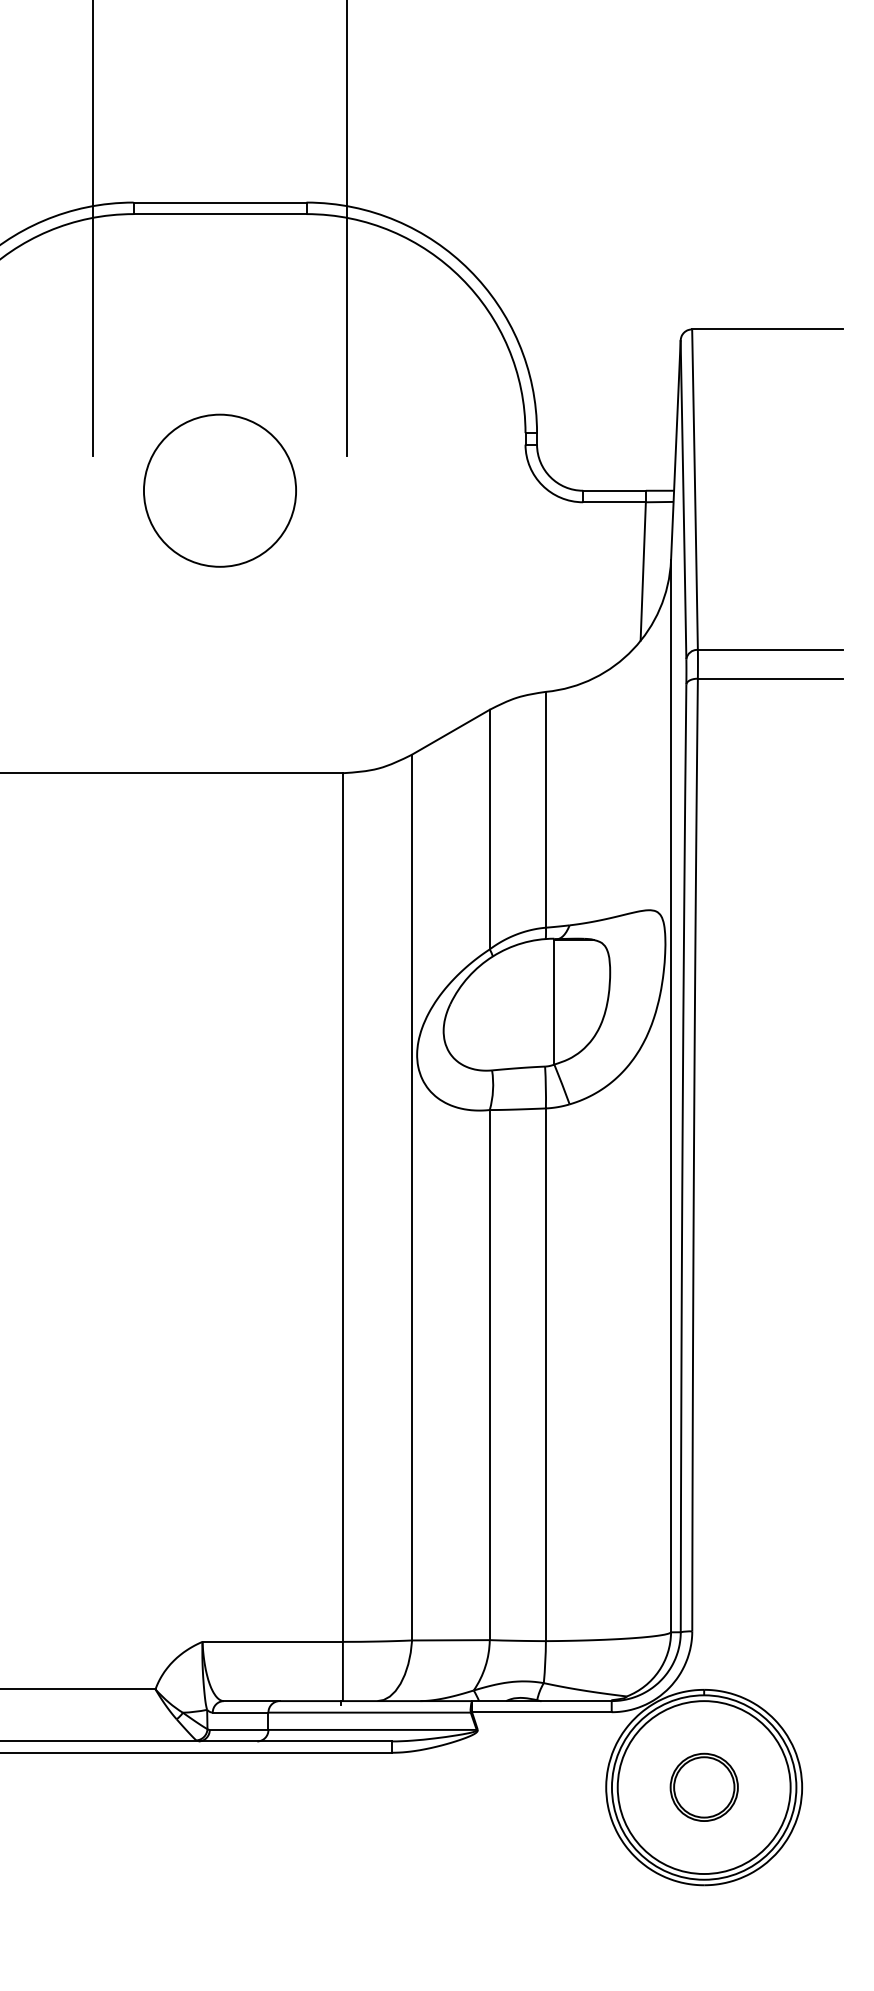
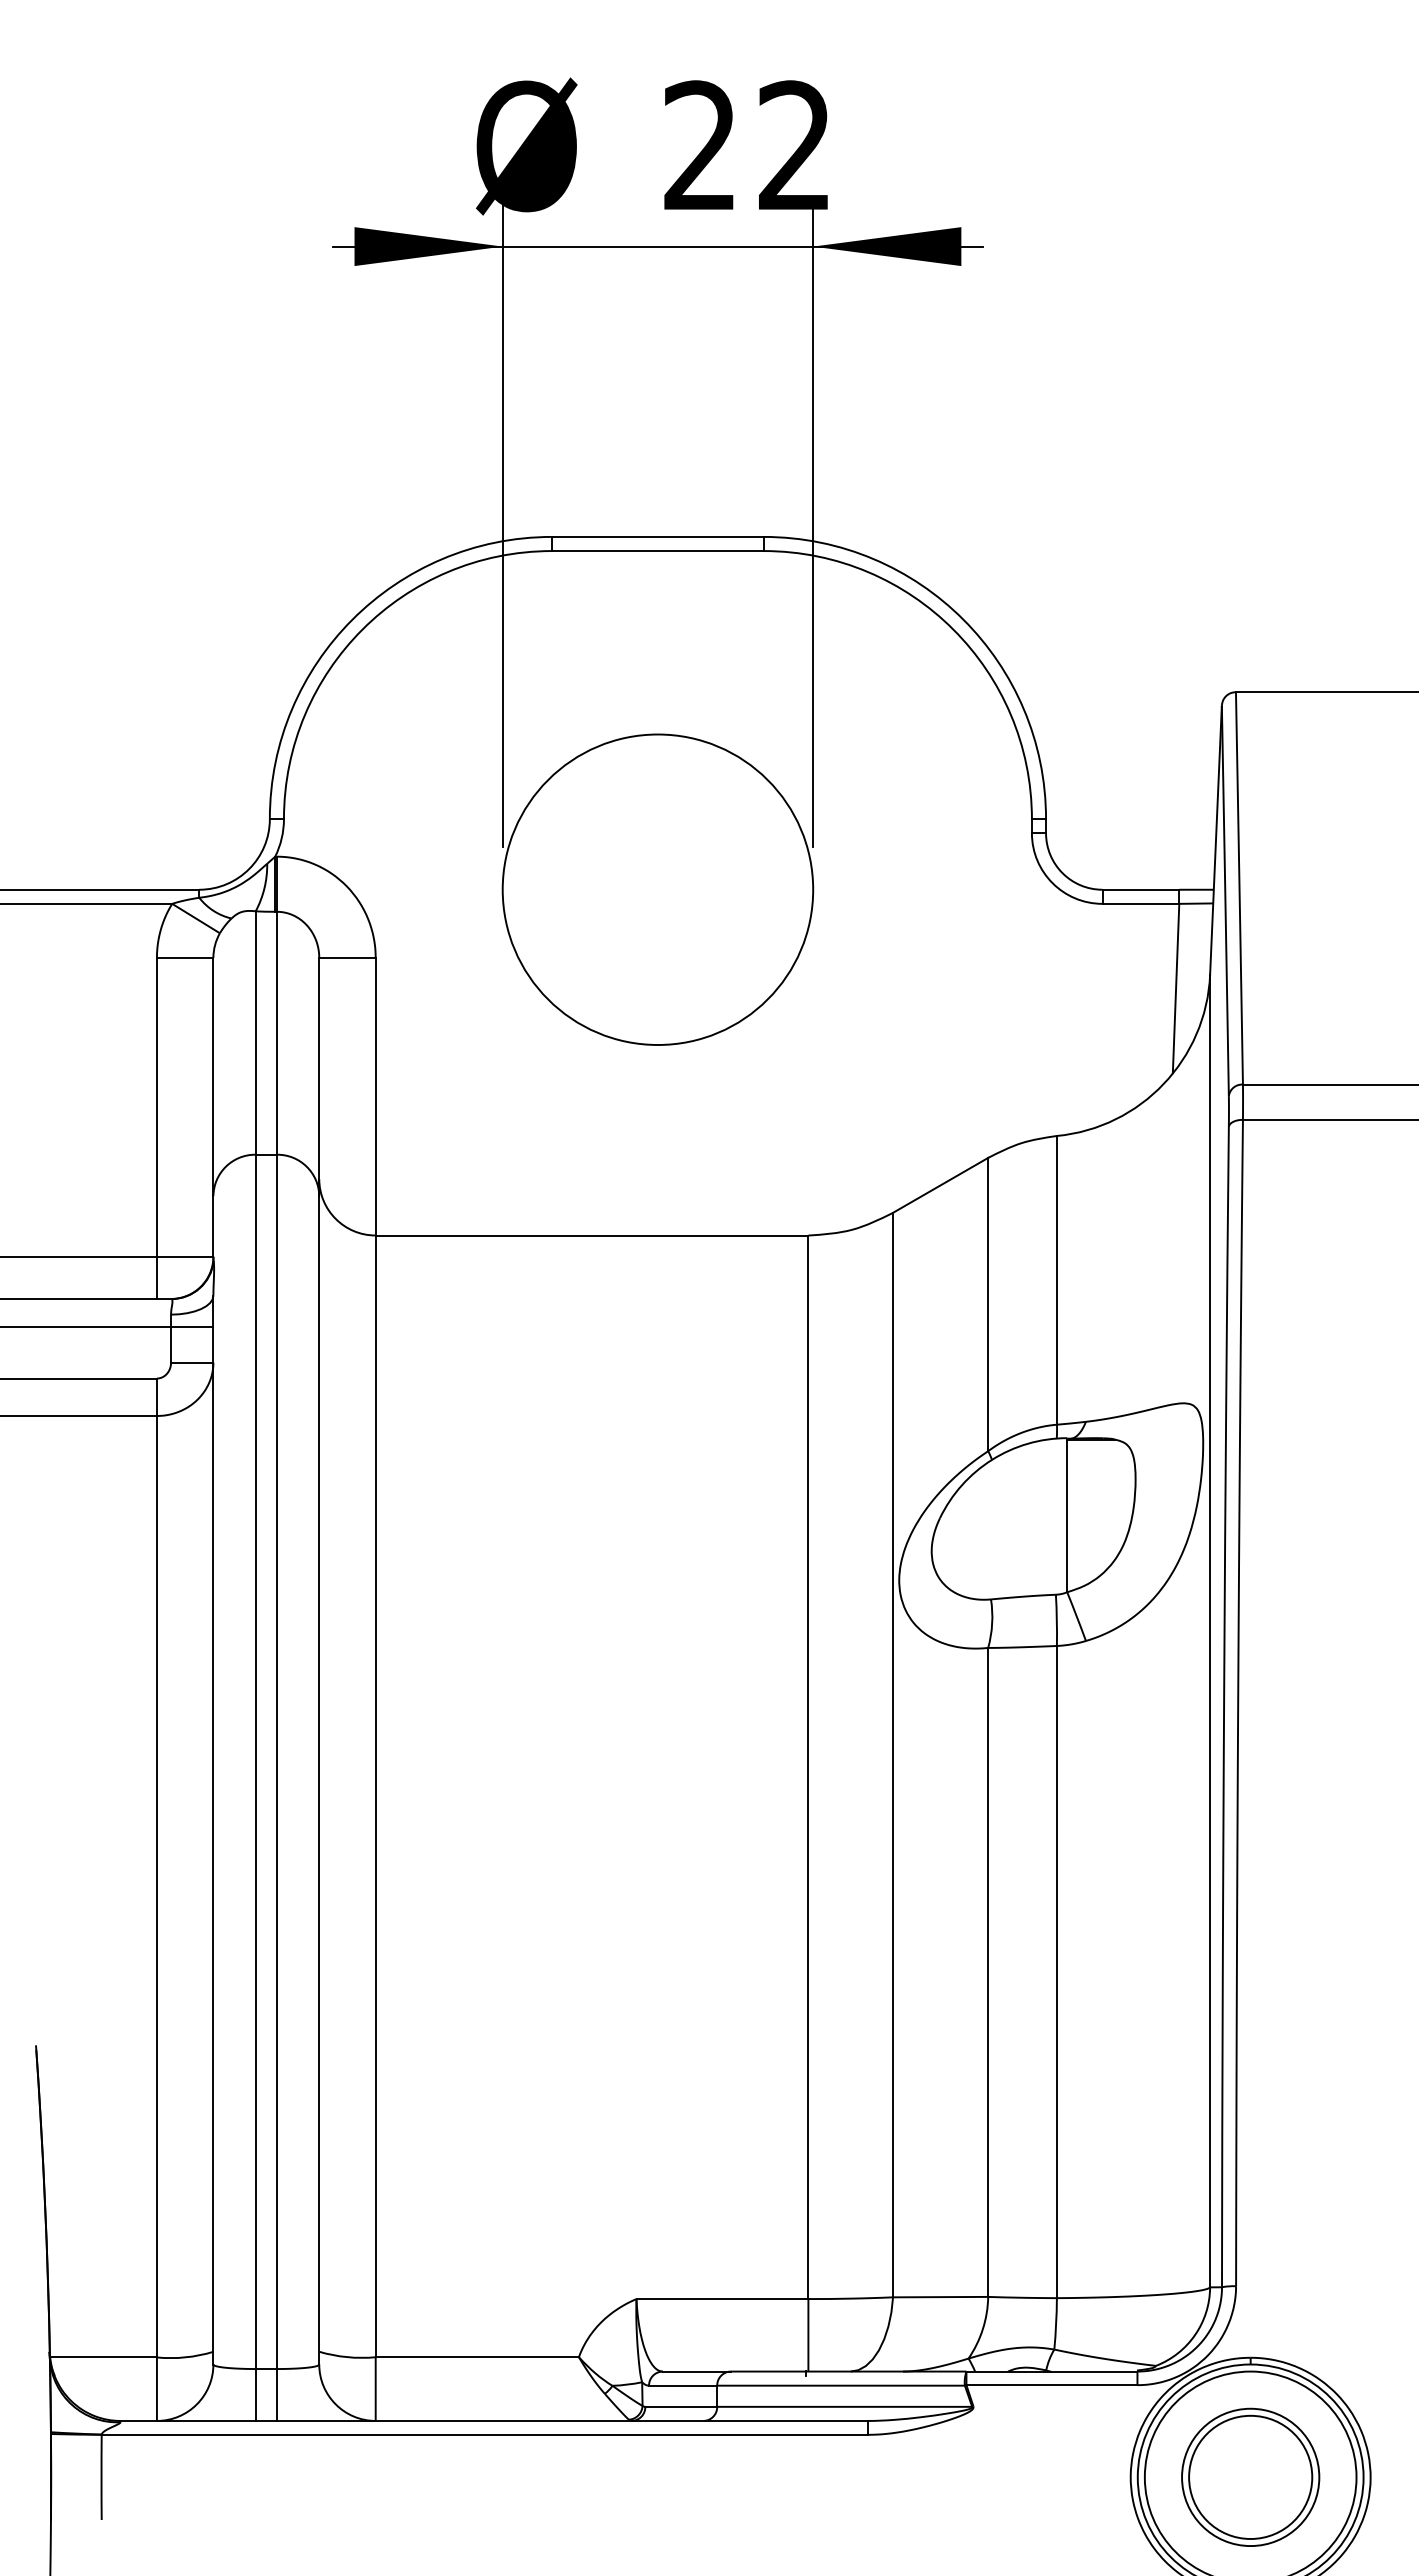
circle: (219, 490) -> (657, 889), size x1.67
part: (704, 1786) -> (1250, 2476), size x1.67

